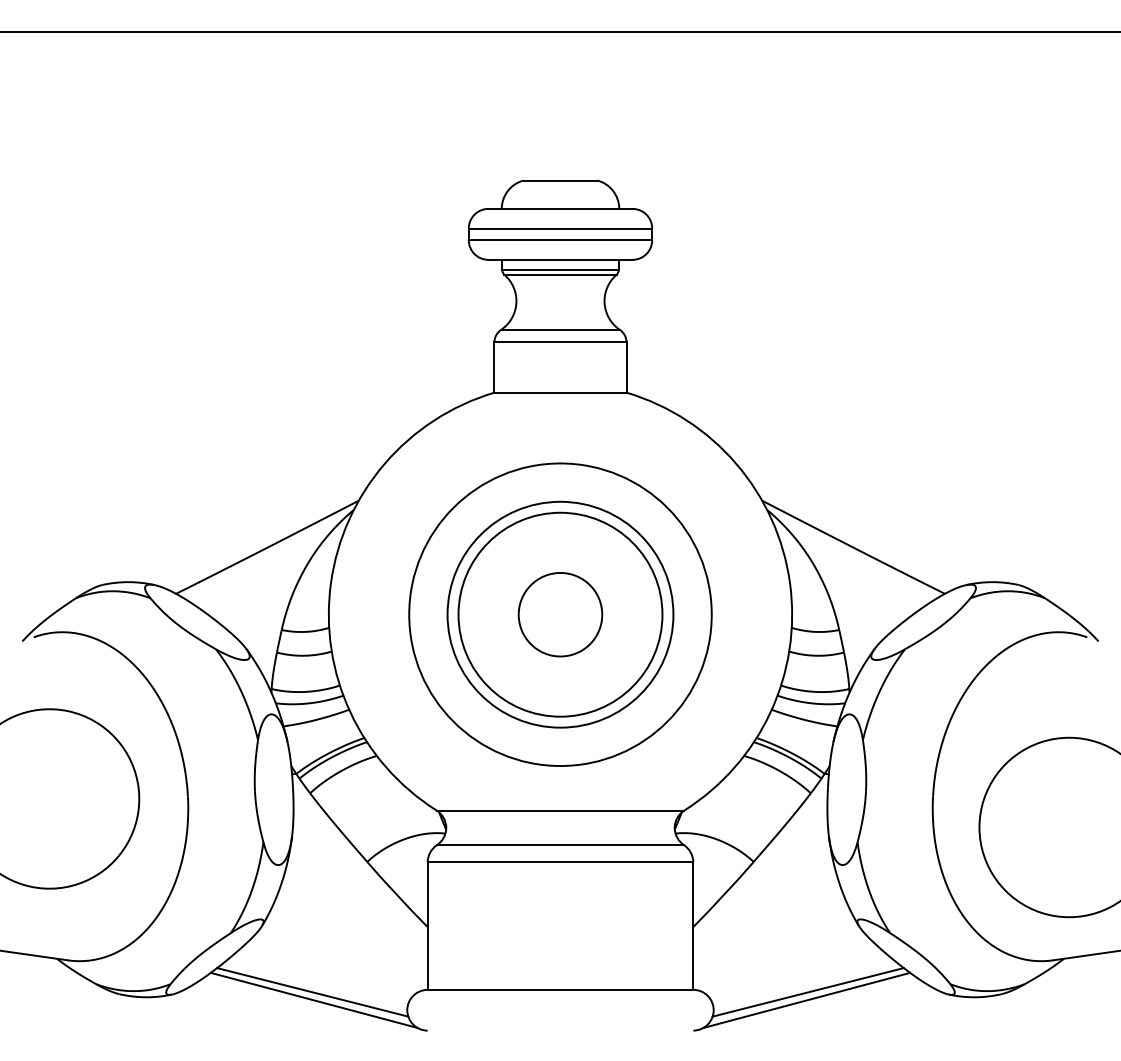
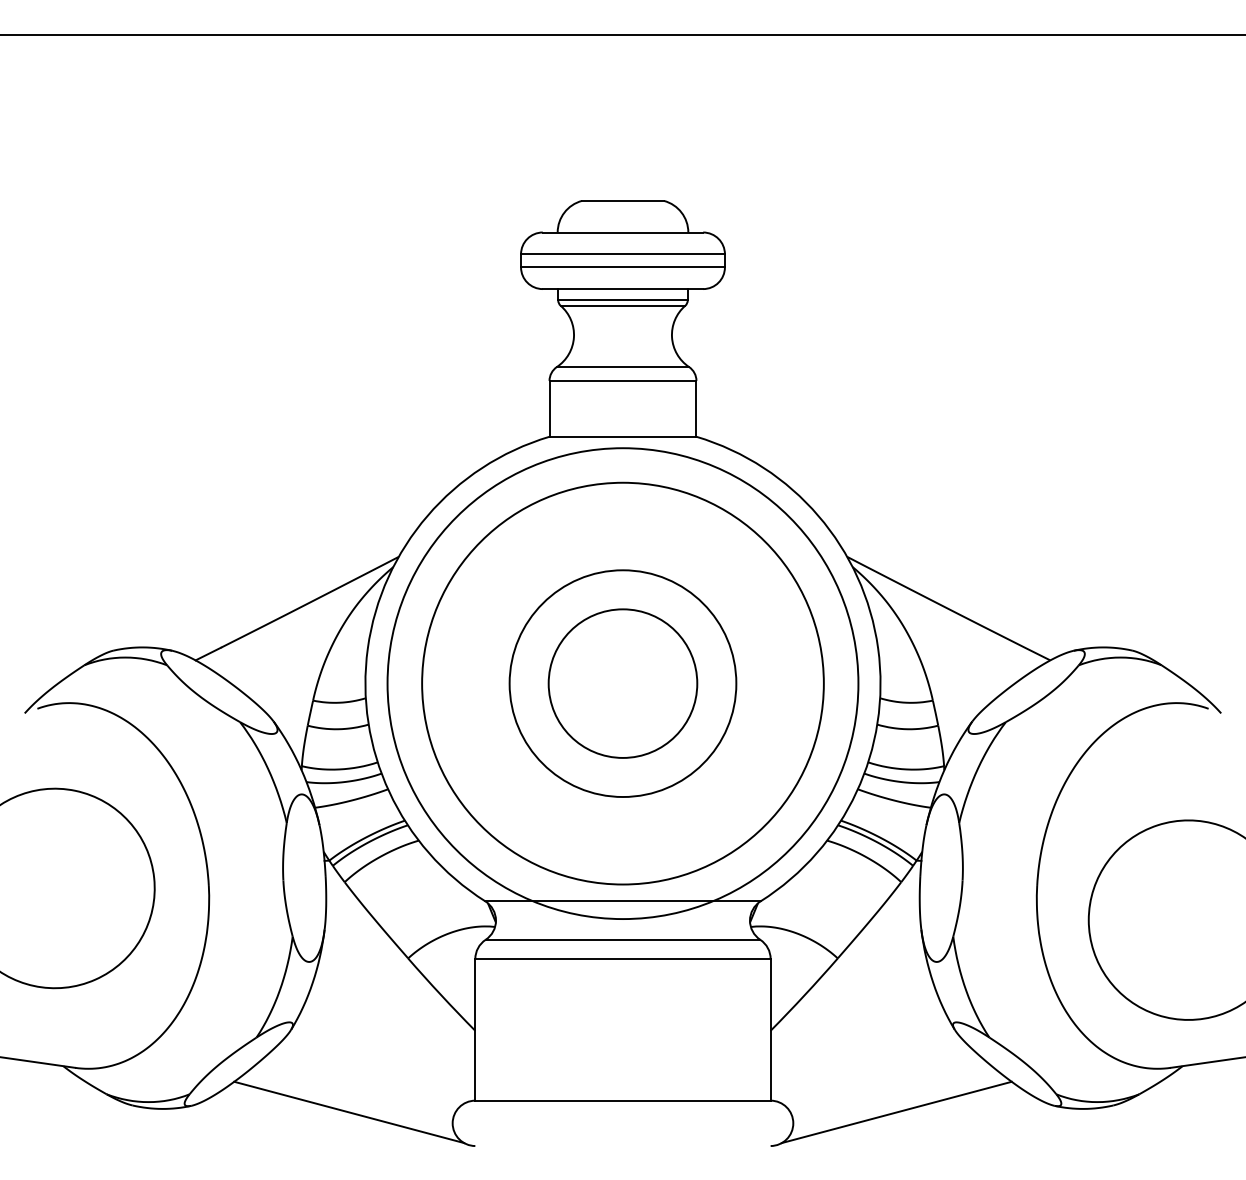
circle: (560, 614) -> (622, 683), size x1.4
circle: (560, 614) -> (622, 683), size x1.6
circle: (560, 614) -> (622, 683), size x1.6
line: (312, 992) -> (347, 1103), removed
line: (808, 992) -> (898, 1103), removed

